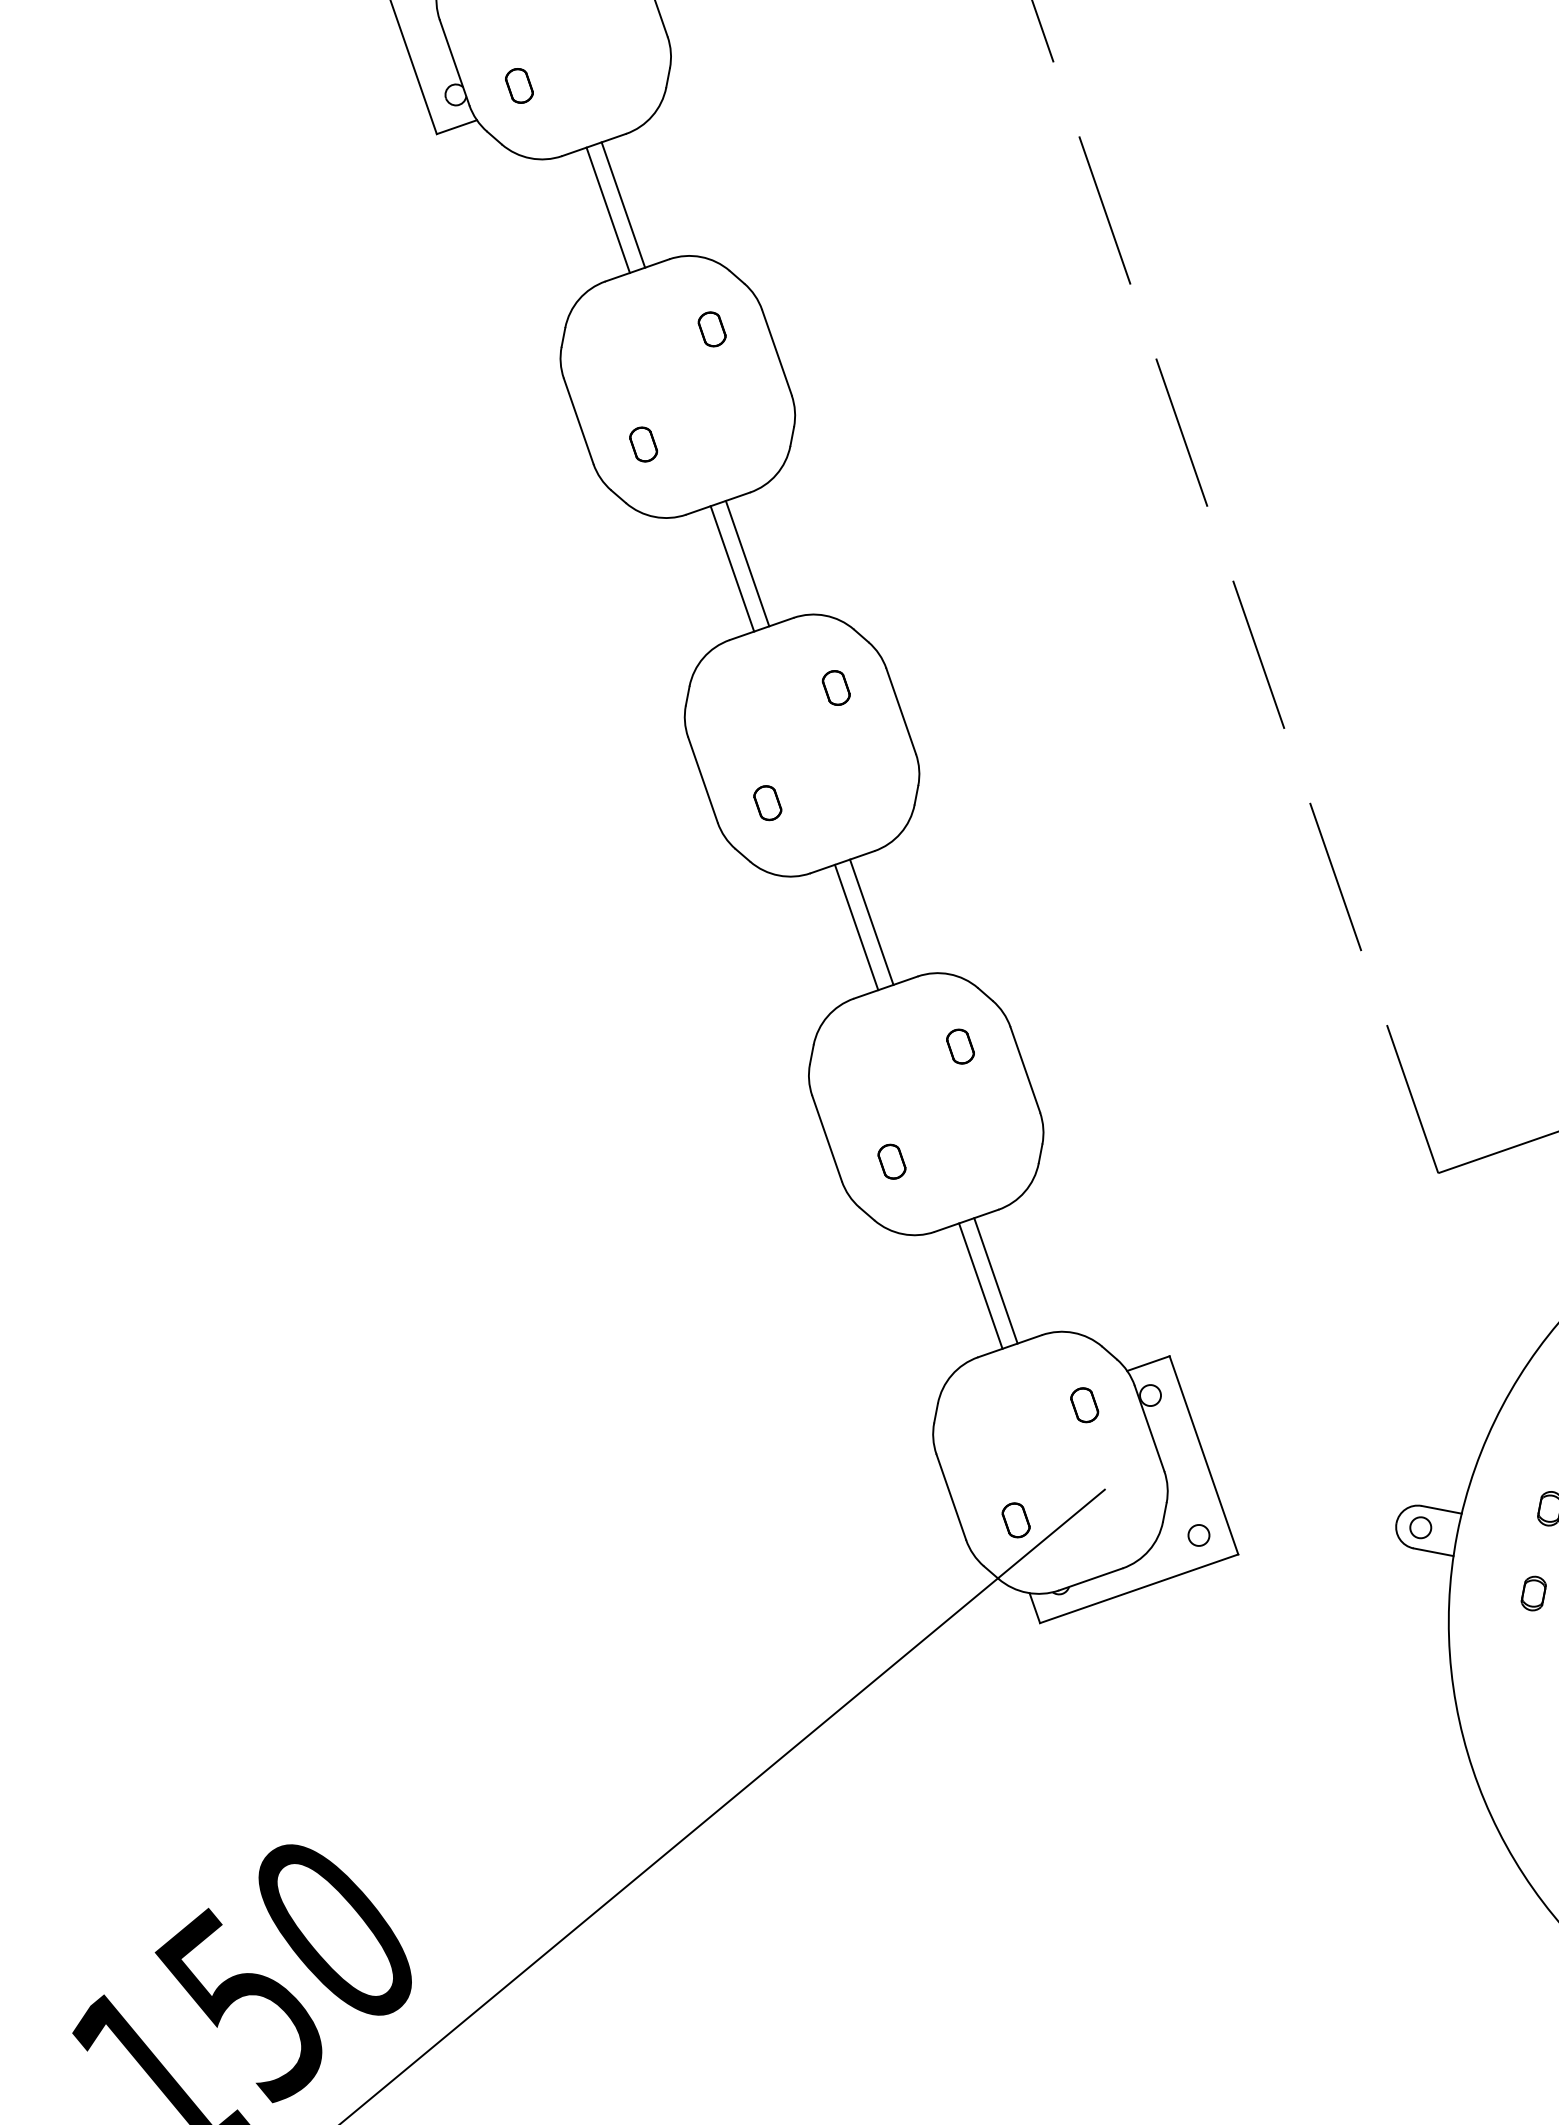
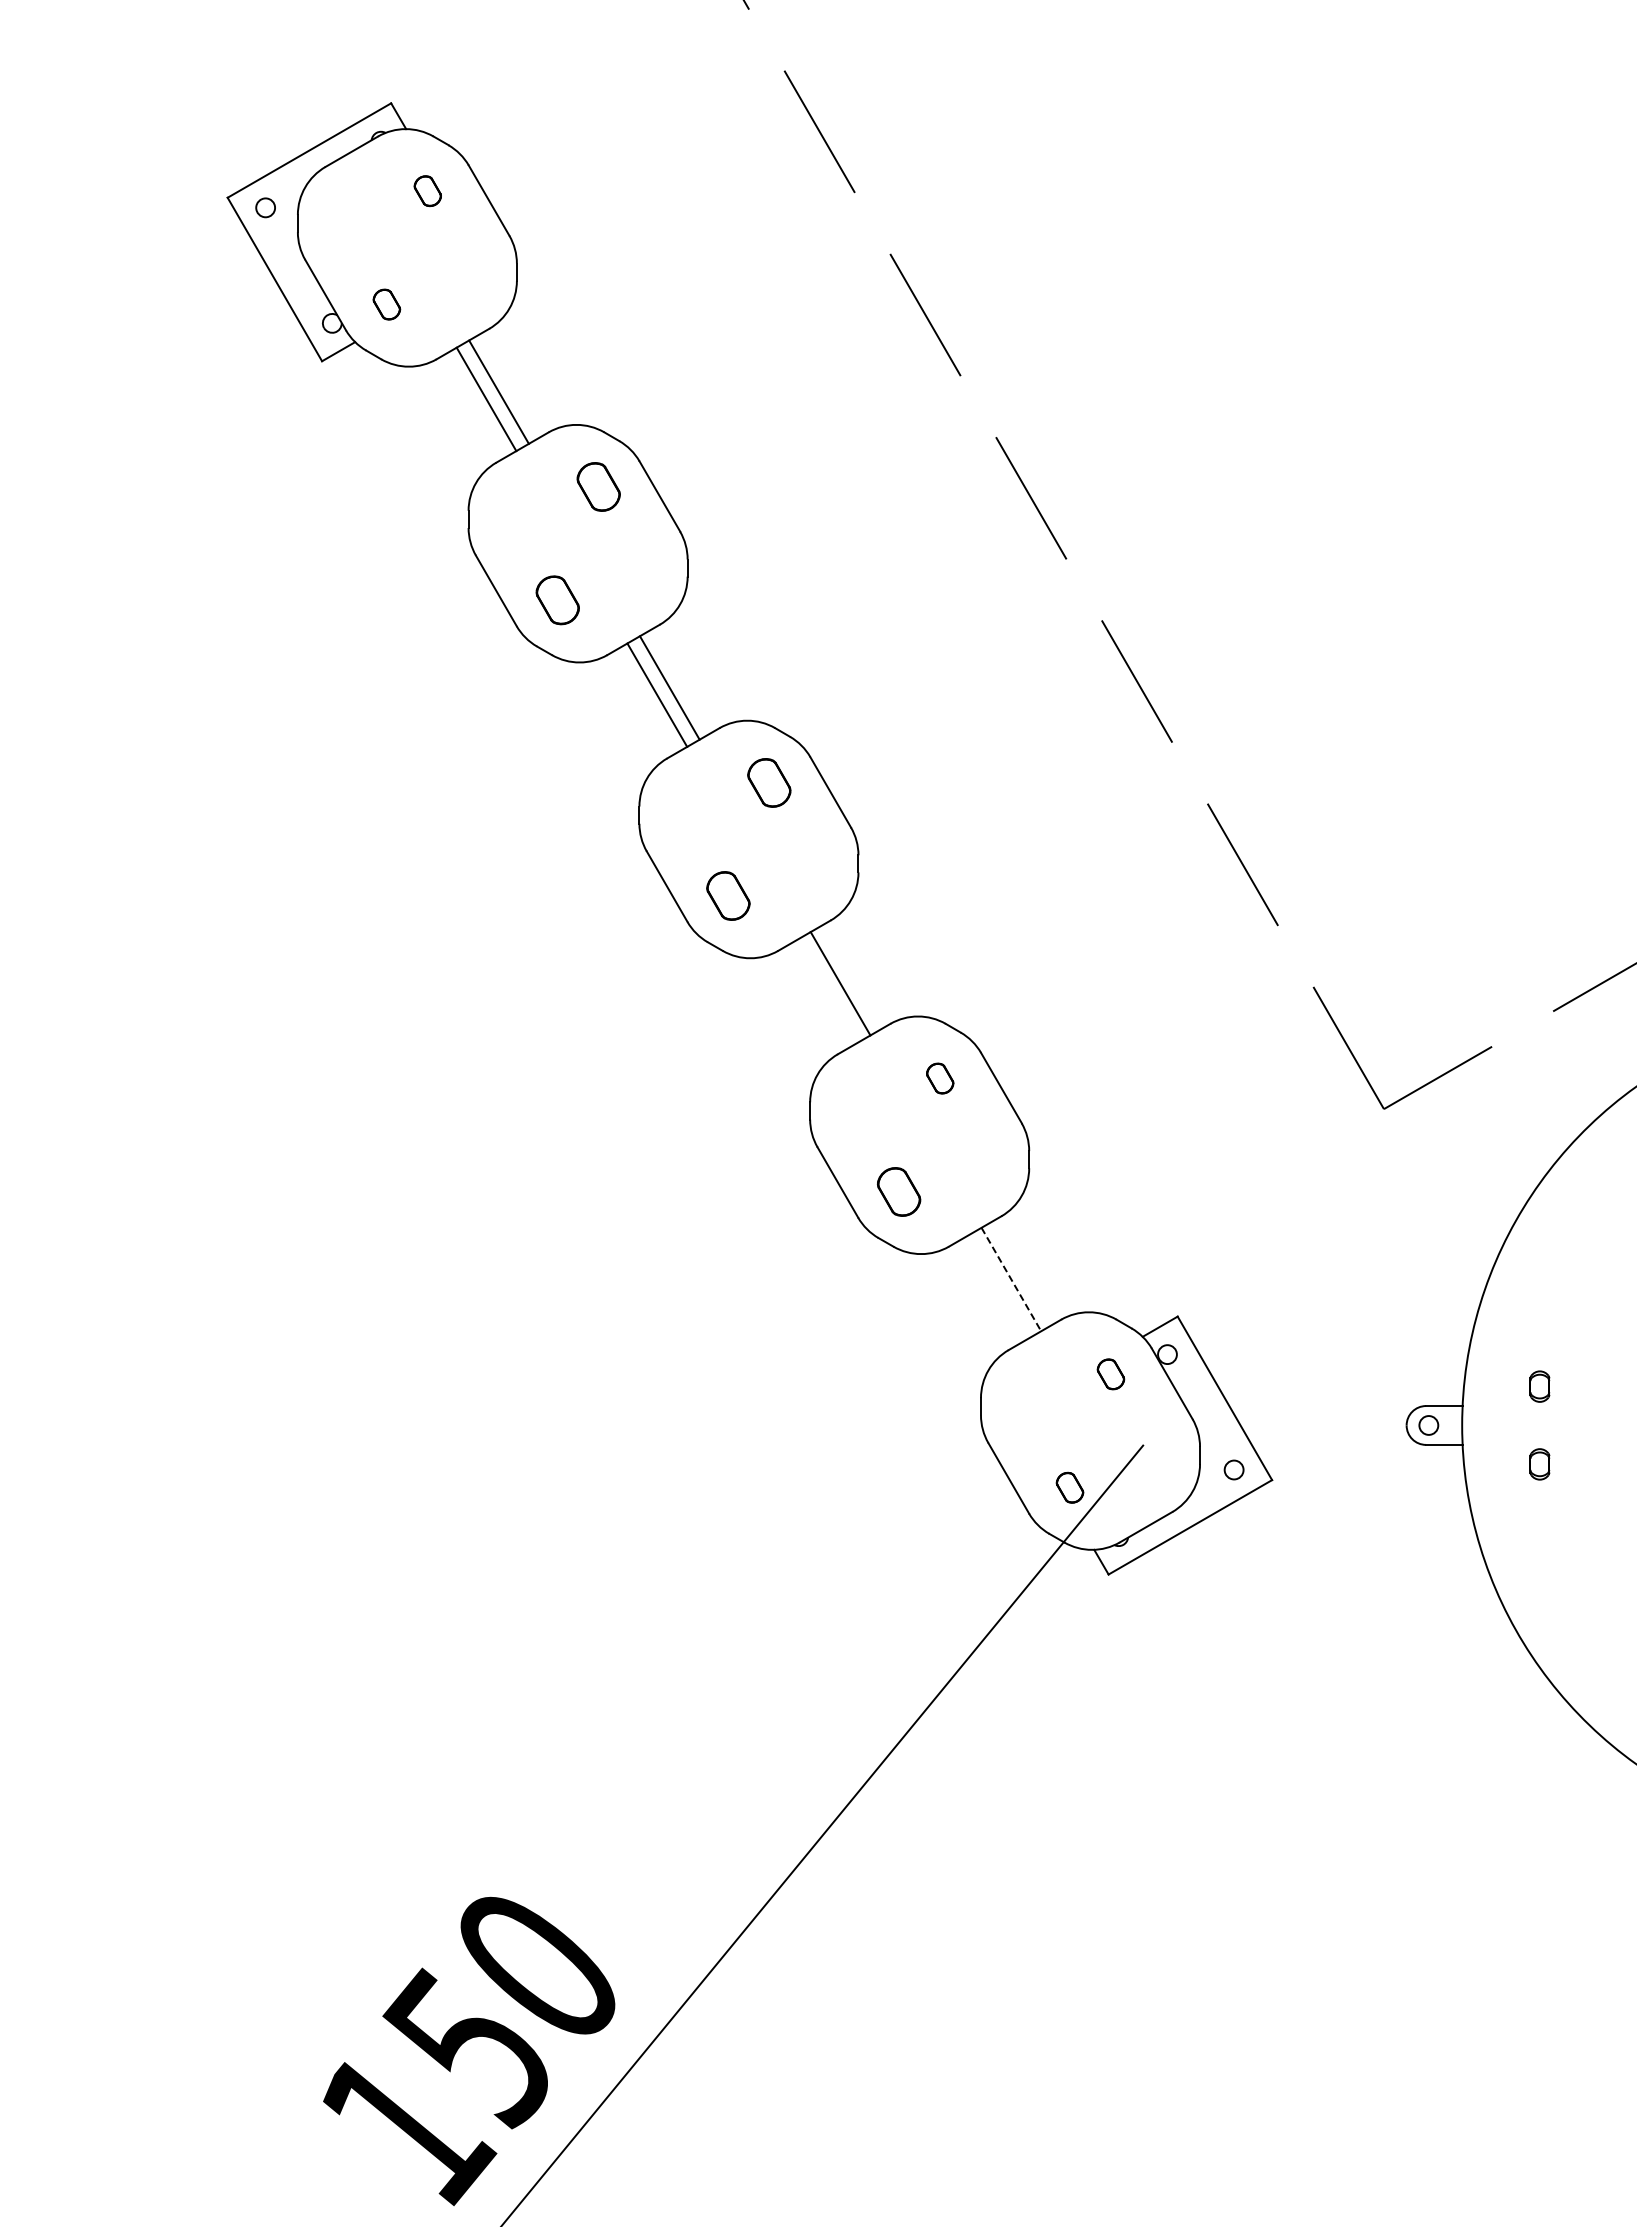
part: (712, 328) -> (598, 486), size x1.6
part: (643, 444) -> (557, 600), size x1.6
part: (836, 687) -> (769, 782), size x1.6
part: (767, 803) -> (728, 896), size x1.6
line: (856, 926) -> (827, 990), removed
part: (892, 1161) -> (899, 1191), size x1.6
line: (996, 1280) -> (1011, 1279), solid -> dashed
line: (980, 1285) -> (998, 1286), removed

